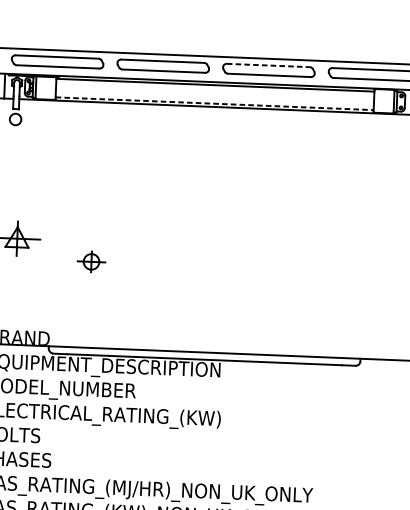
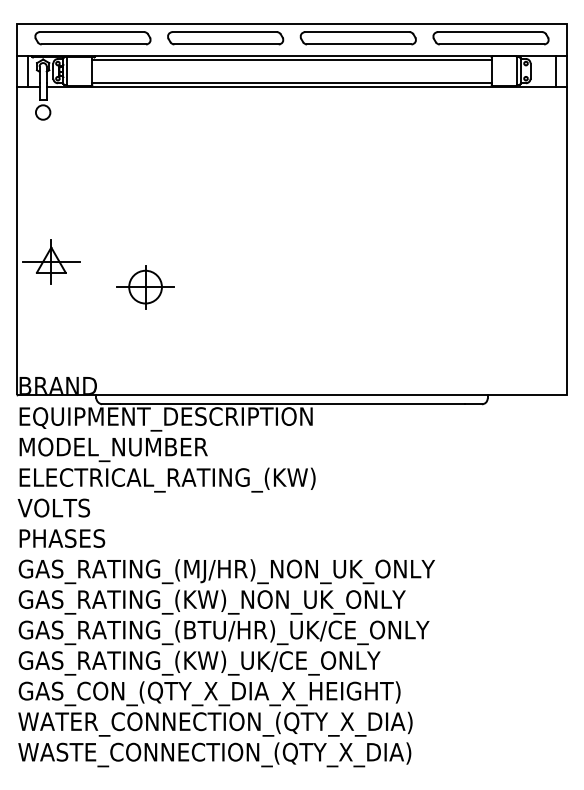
line: (268, 65) -> (357, 32), dashed -> solid
line: (215, 103) -> (292, 82), dashed -> solid
part: (91, 262) -> (145, 287), size x1.67

